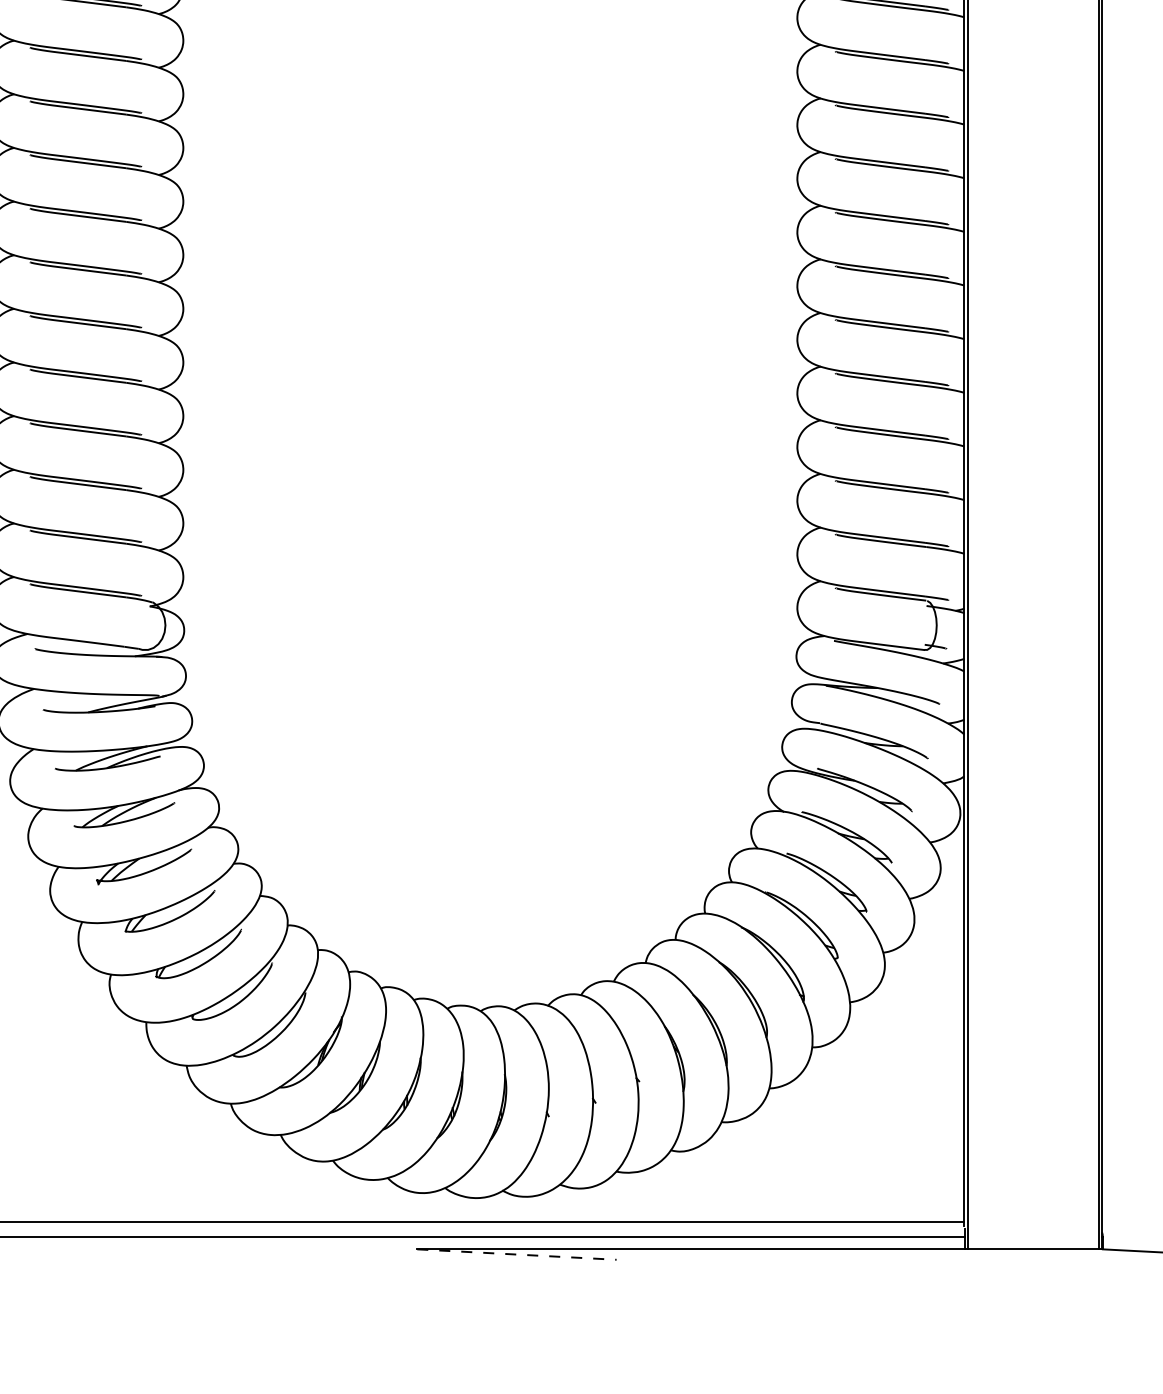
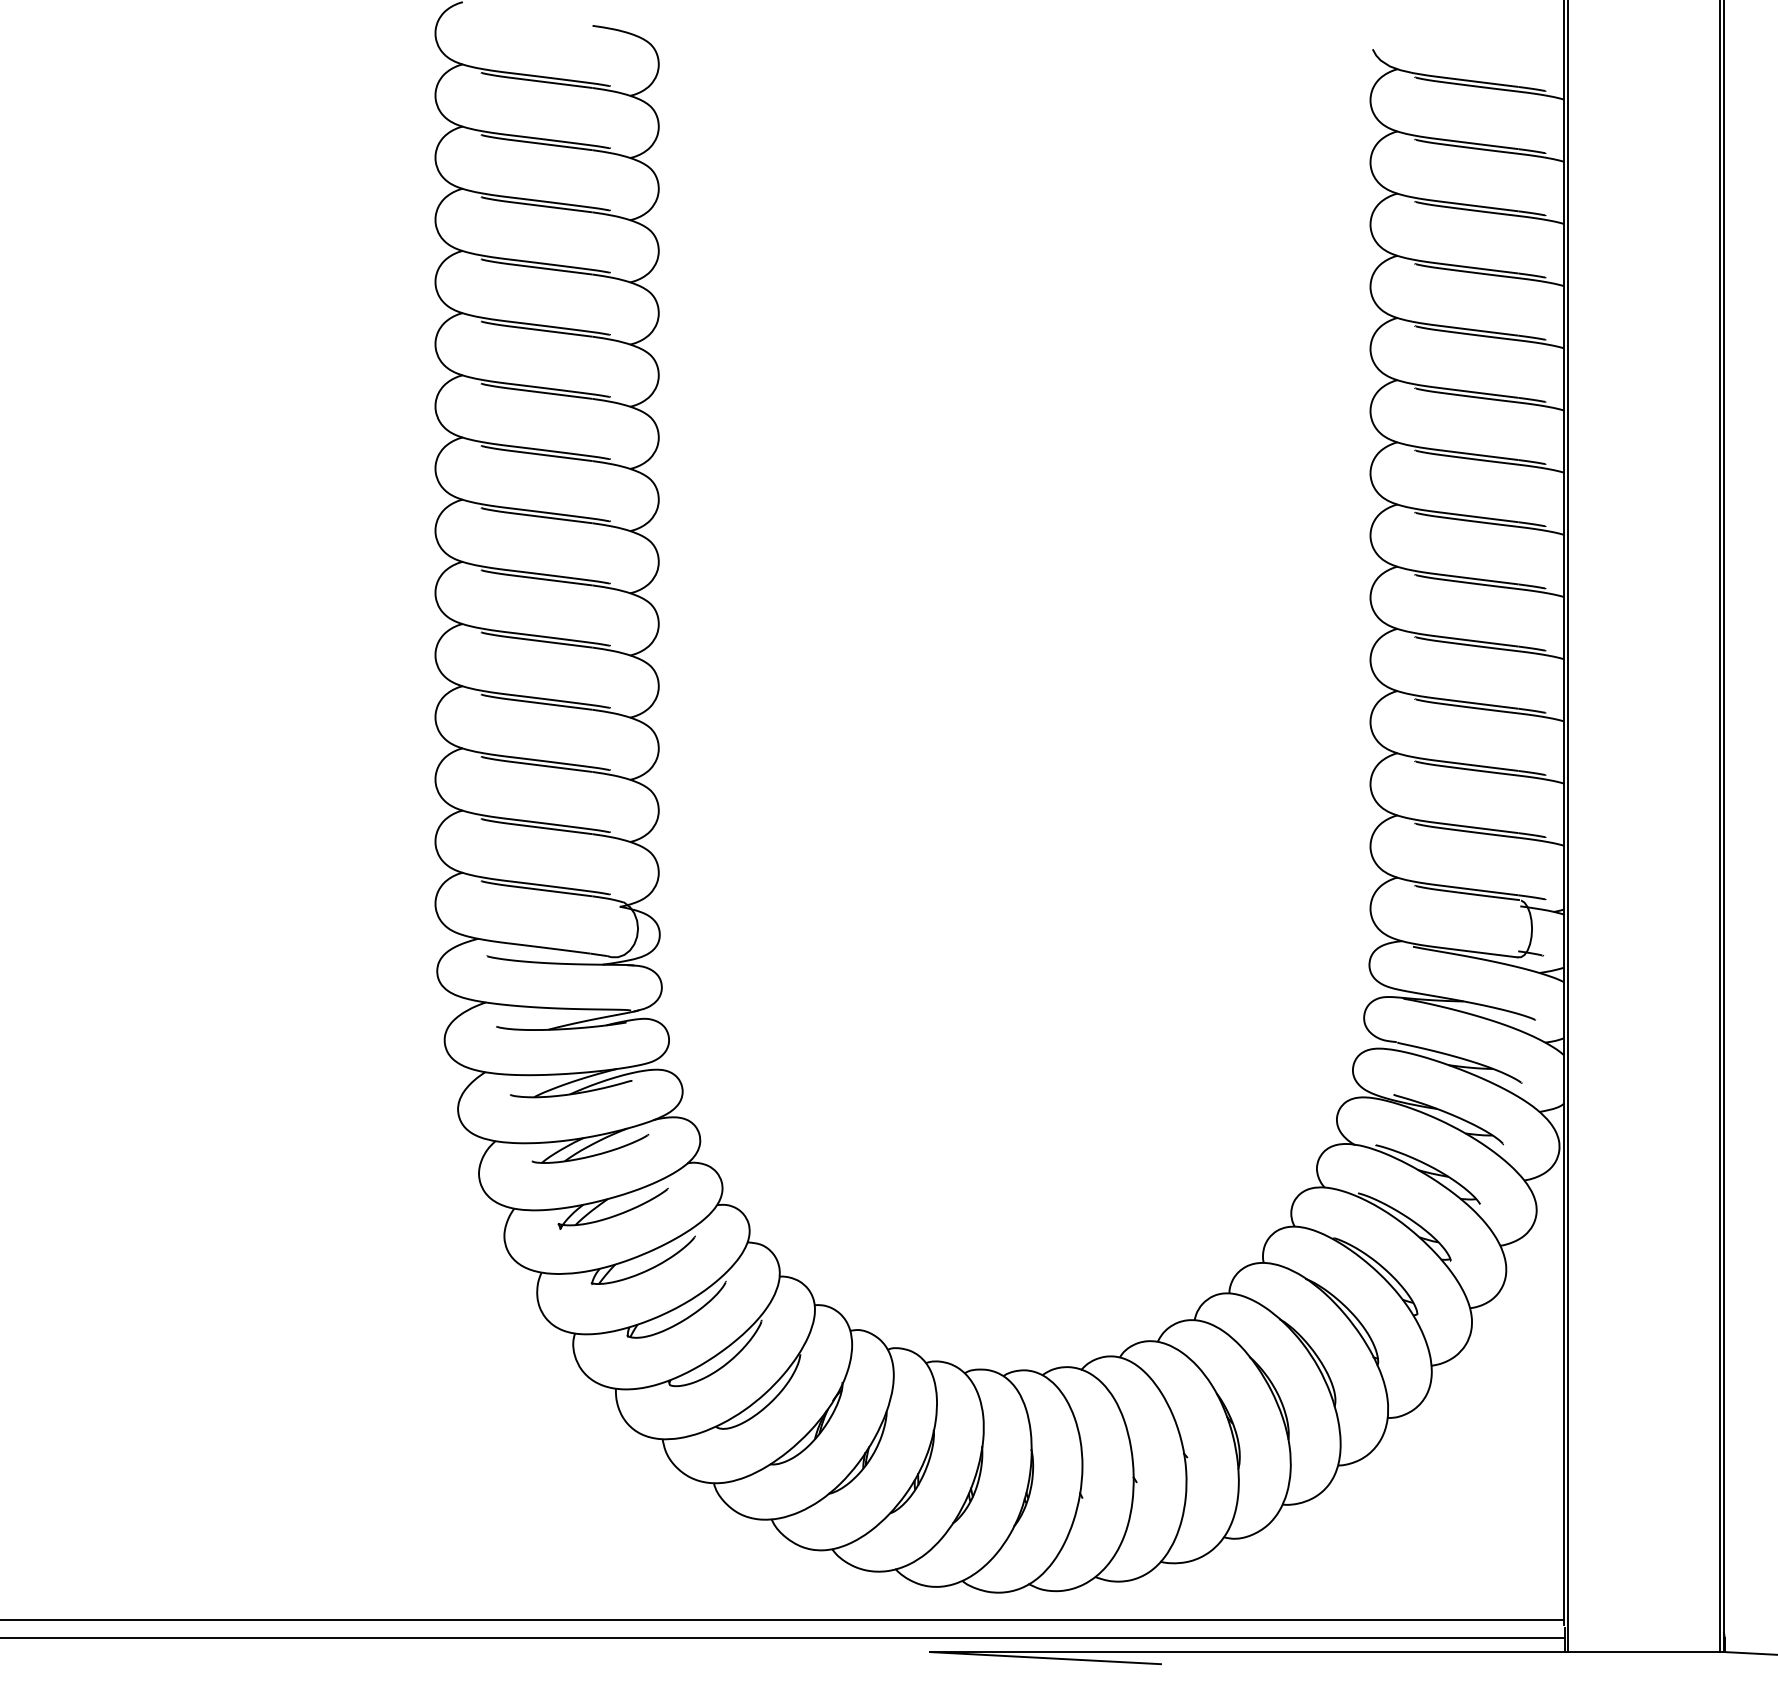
line: (516, 1254) -> (1045, 1658), dashed -> solid

